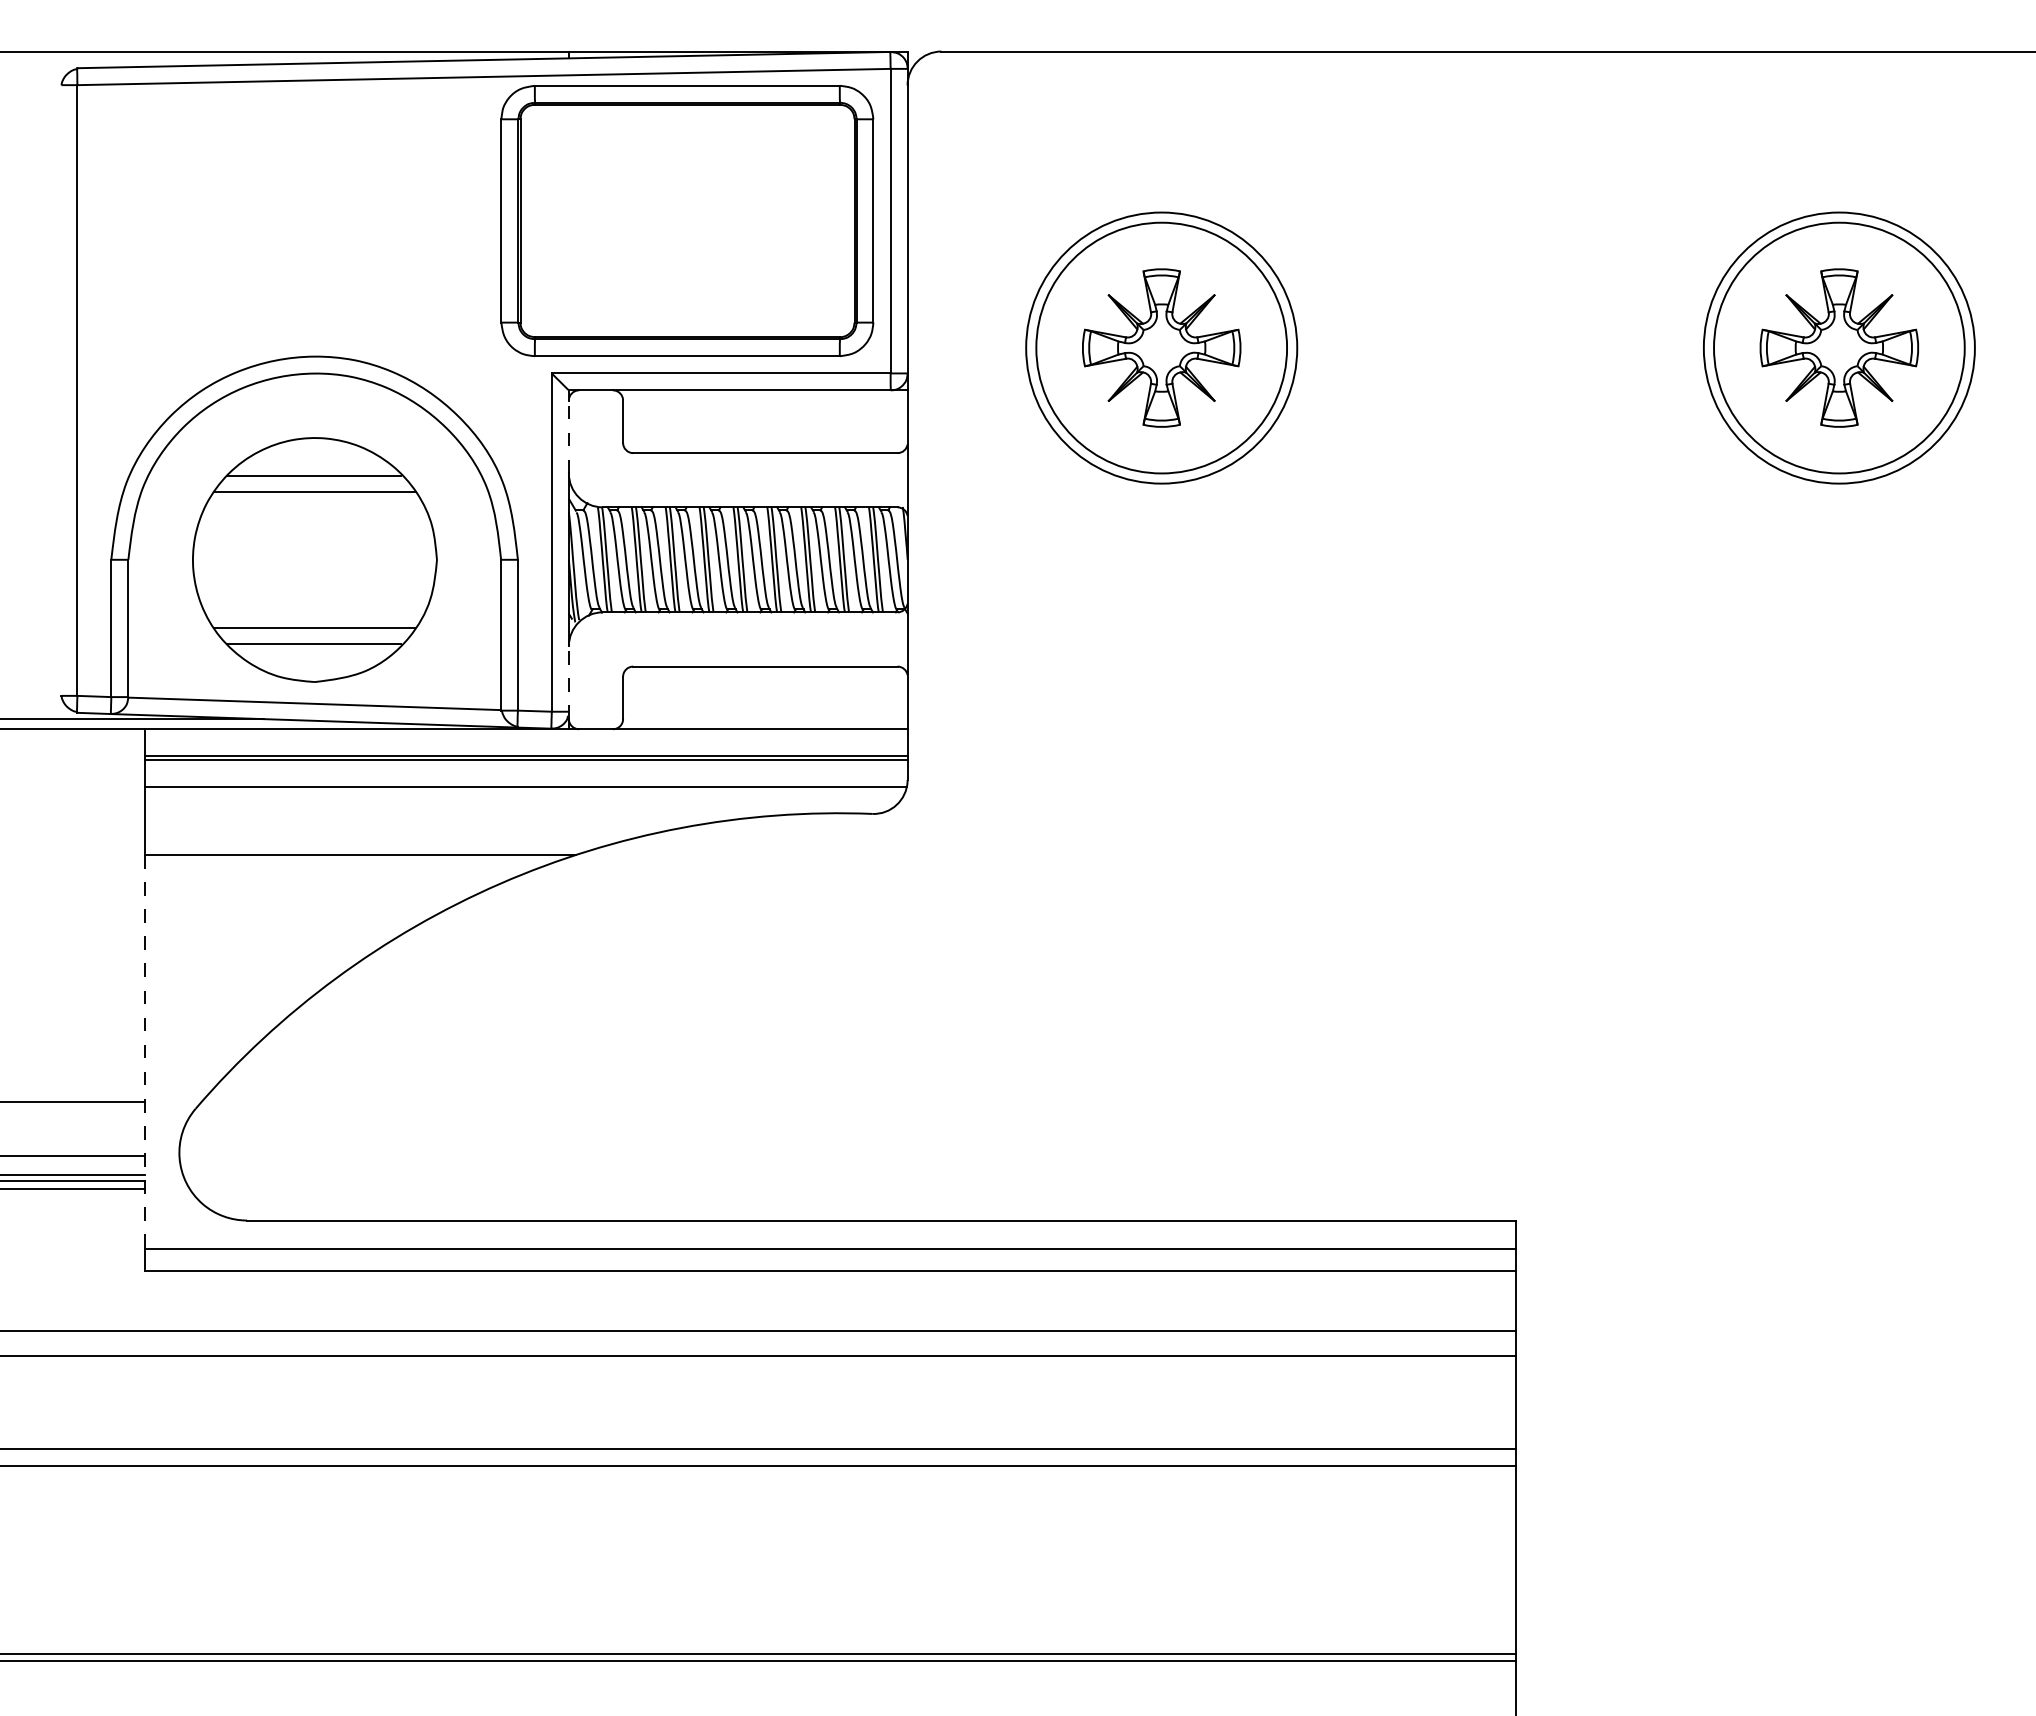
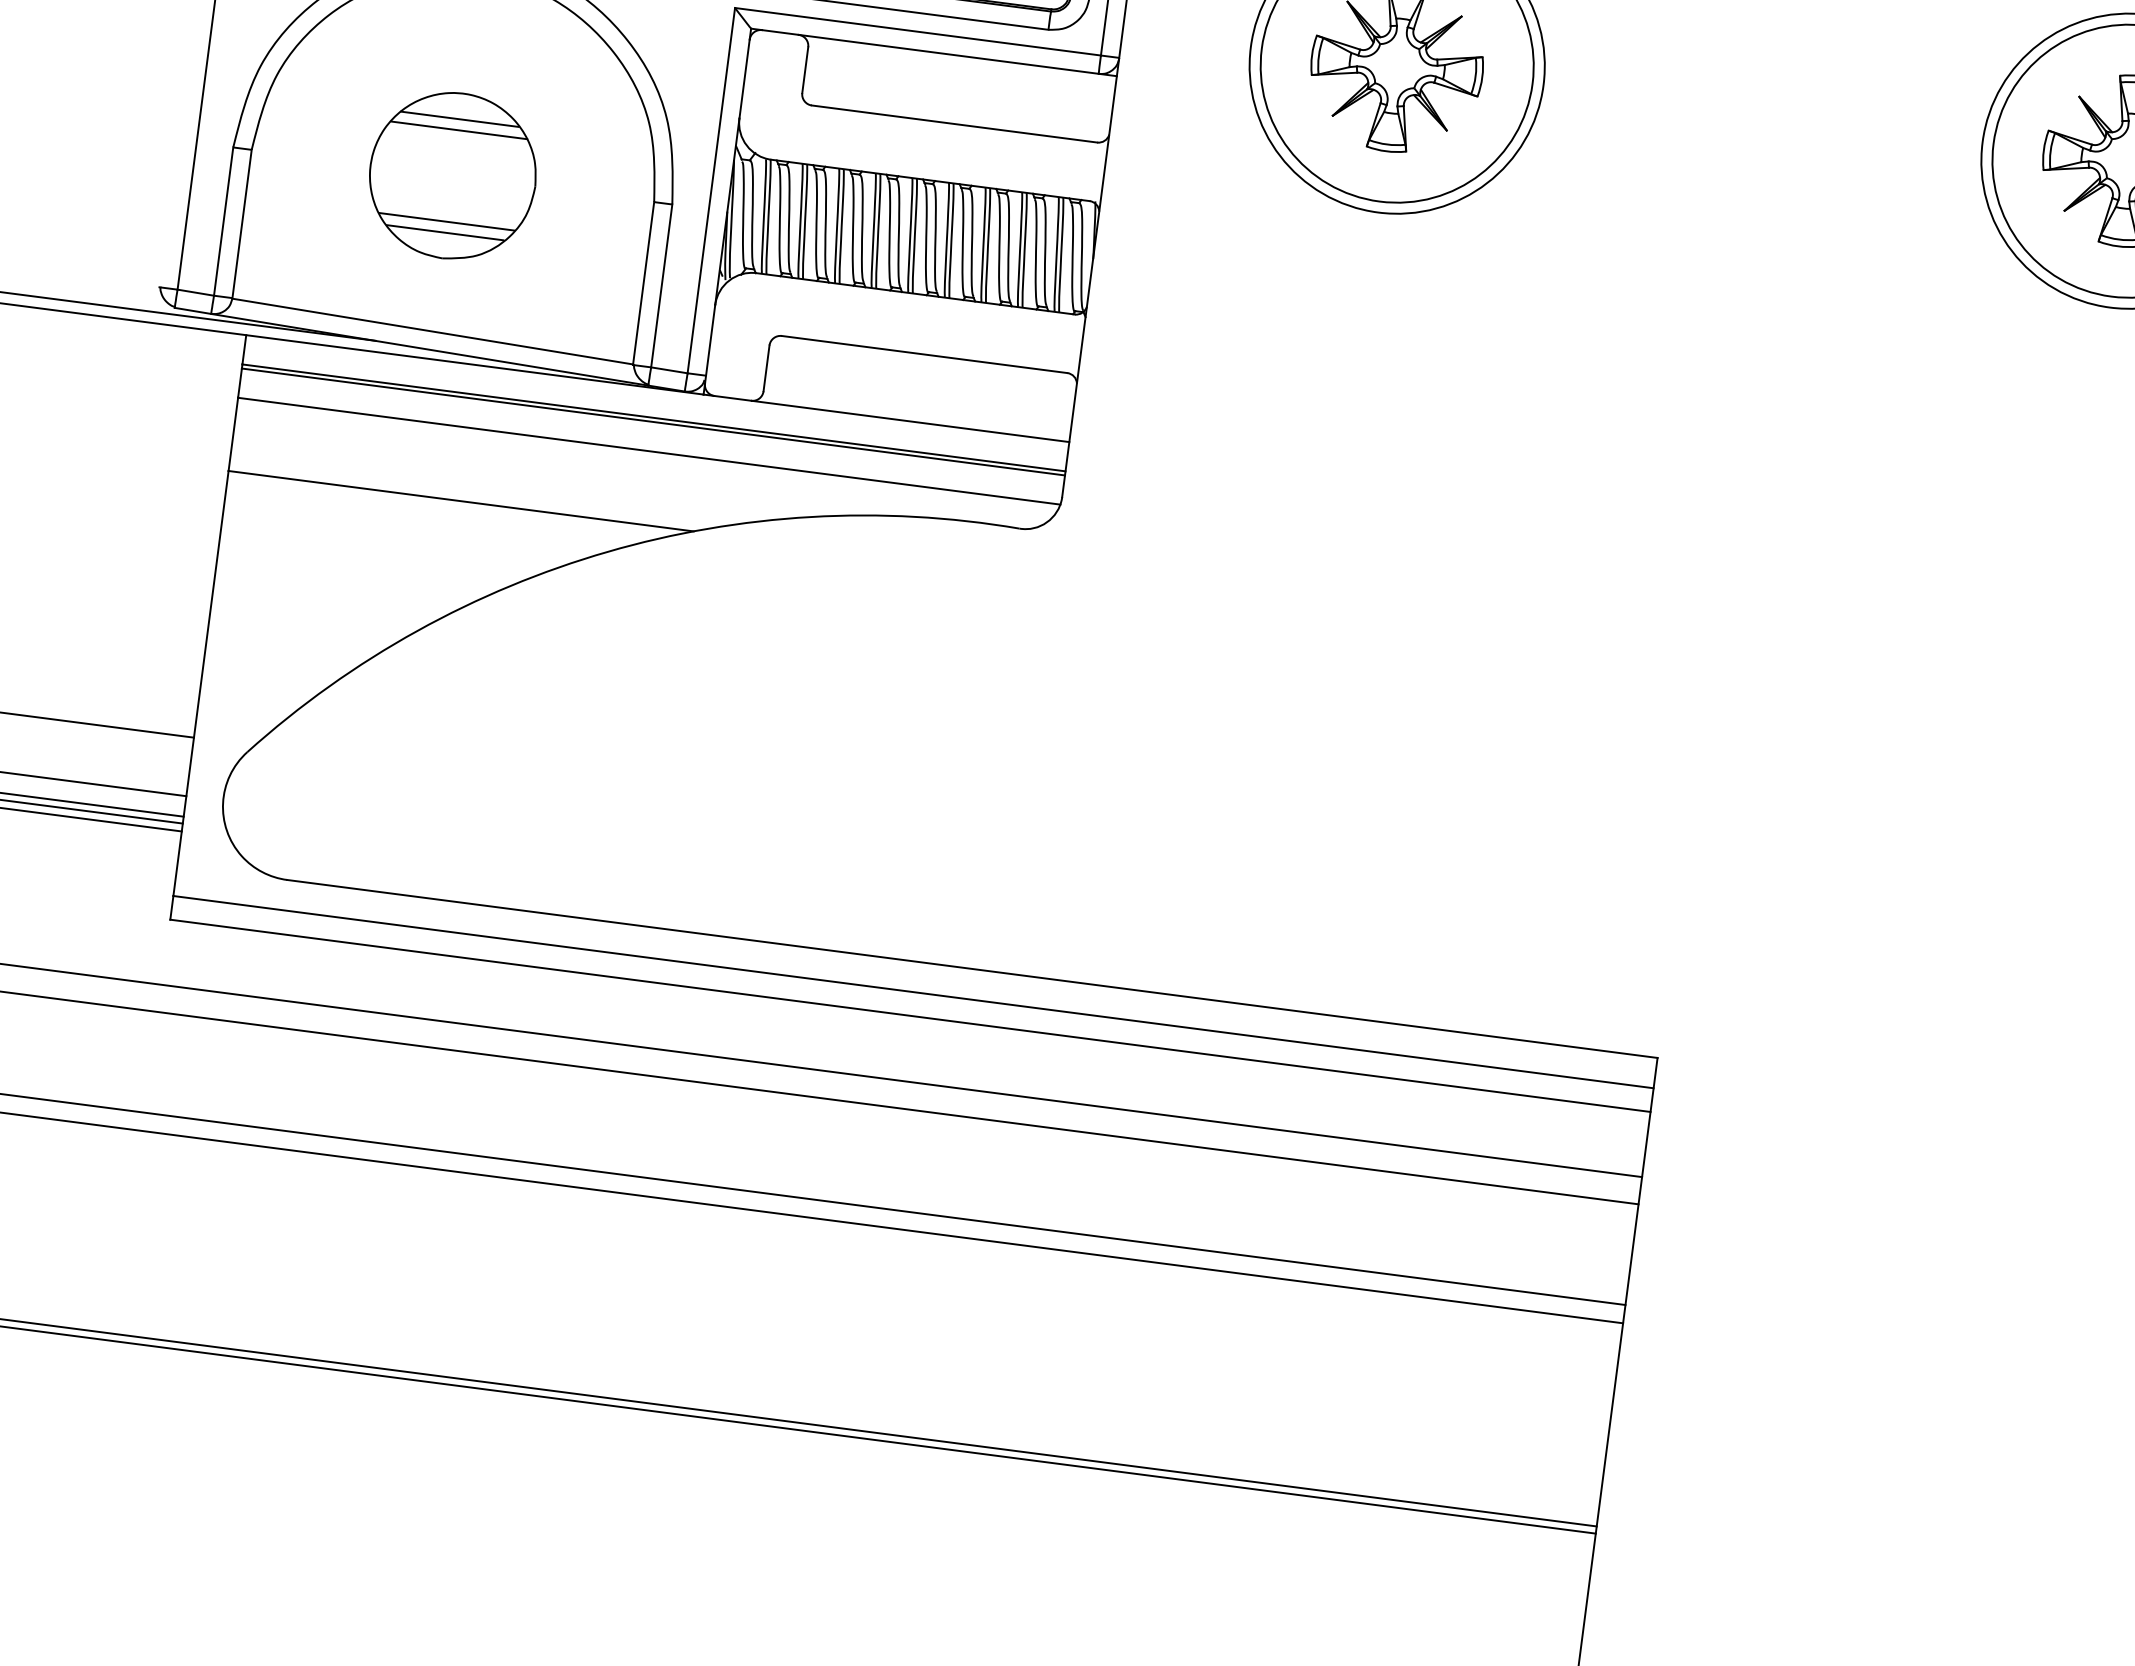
line: (568, 436) -> (744, 78), dashed -> solid
part: (314, 559) -> (452, 175), size x0.62
line: (568, 682) -> (709, 344), dashed -> solid
line: (145, 1051) -> (201, 683), dashed -> solid

